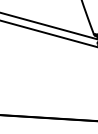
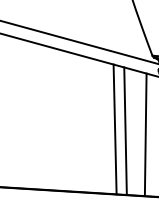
line: (70, 79) -> (114, 129), added
line: (77, 80) -> (125, 130), added
line: (89, 82) -> (145, 134), added

